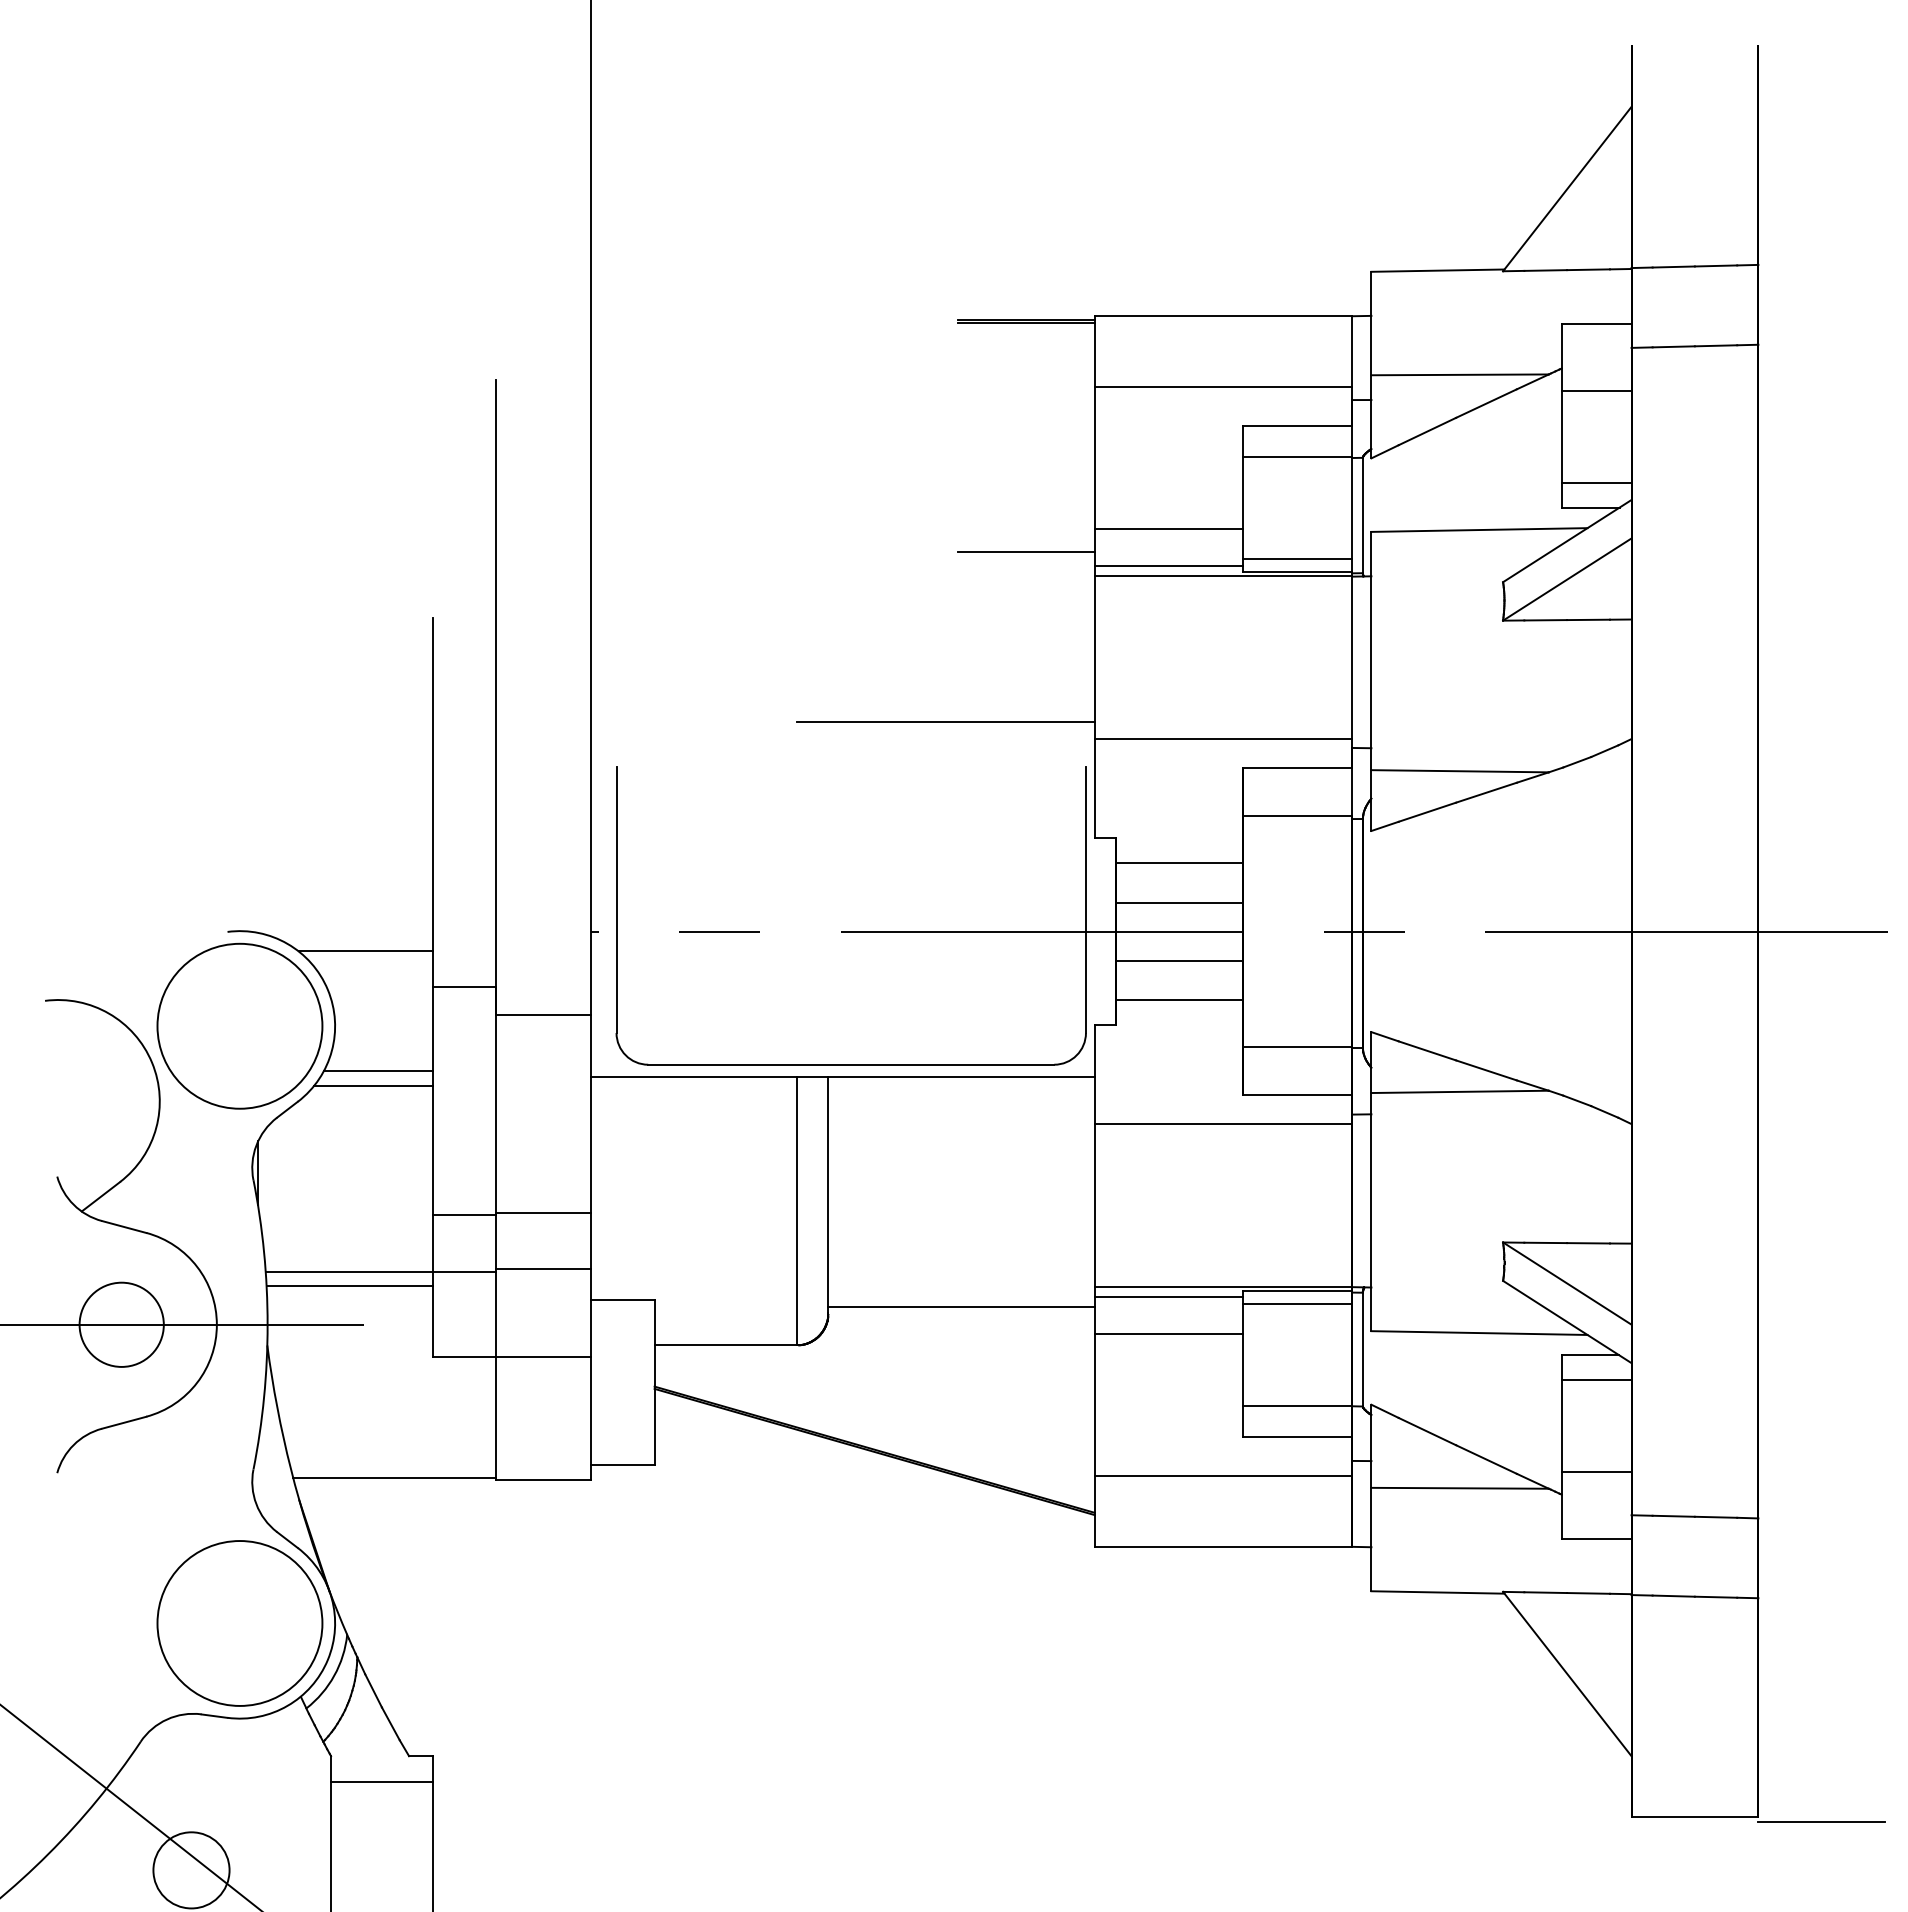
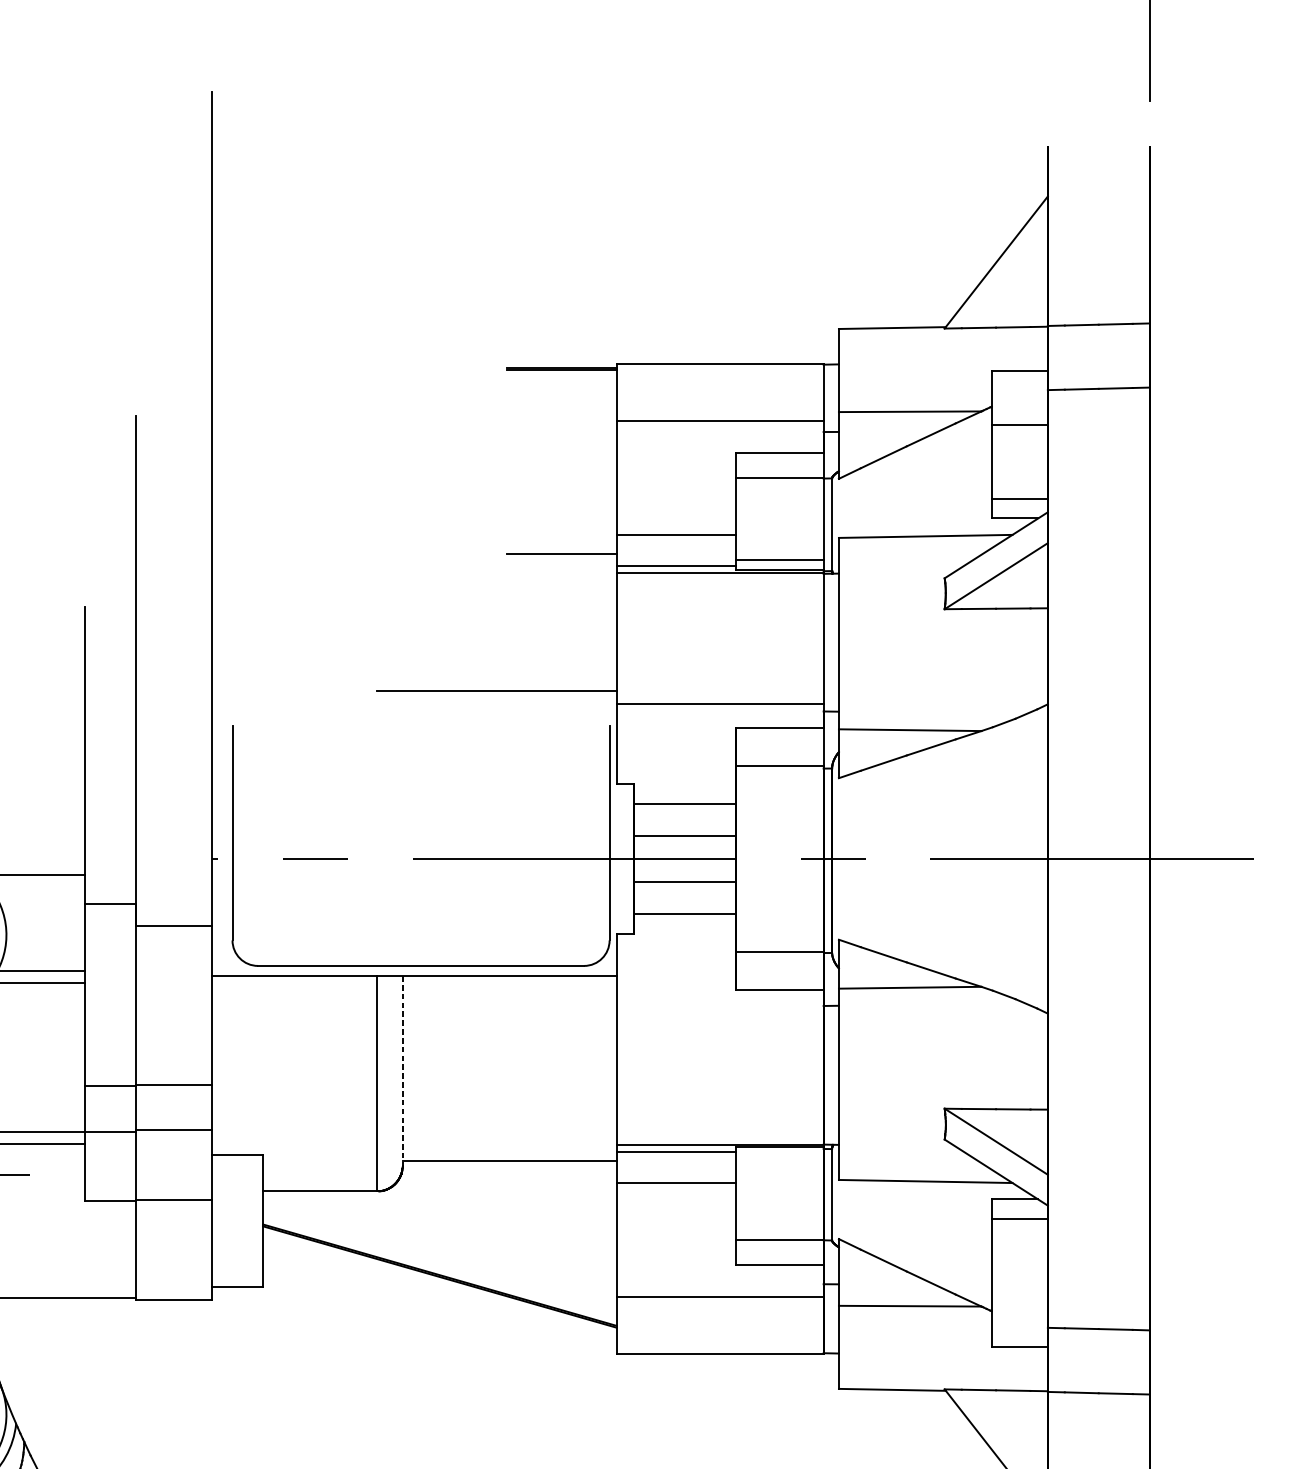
line: (1223, 1124) -> (720, 1013), removed
line: (828, 1195) -> (402, 1070), solid -> dashed
line: (1297, 1304) -> (779, 1158), removed
line: (1596, 1472) -> (1019, 1293), removed

